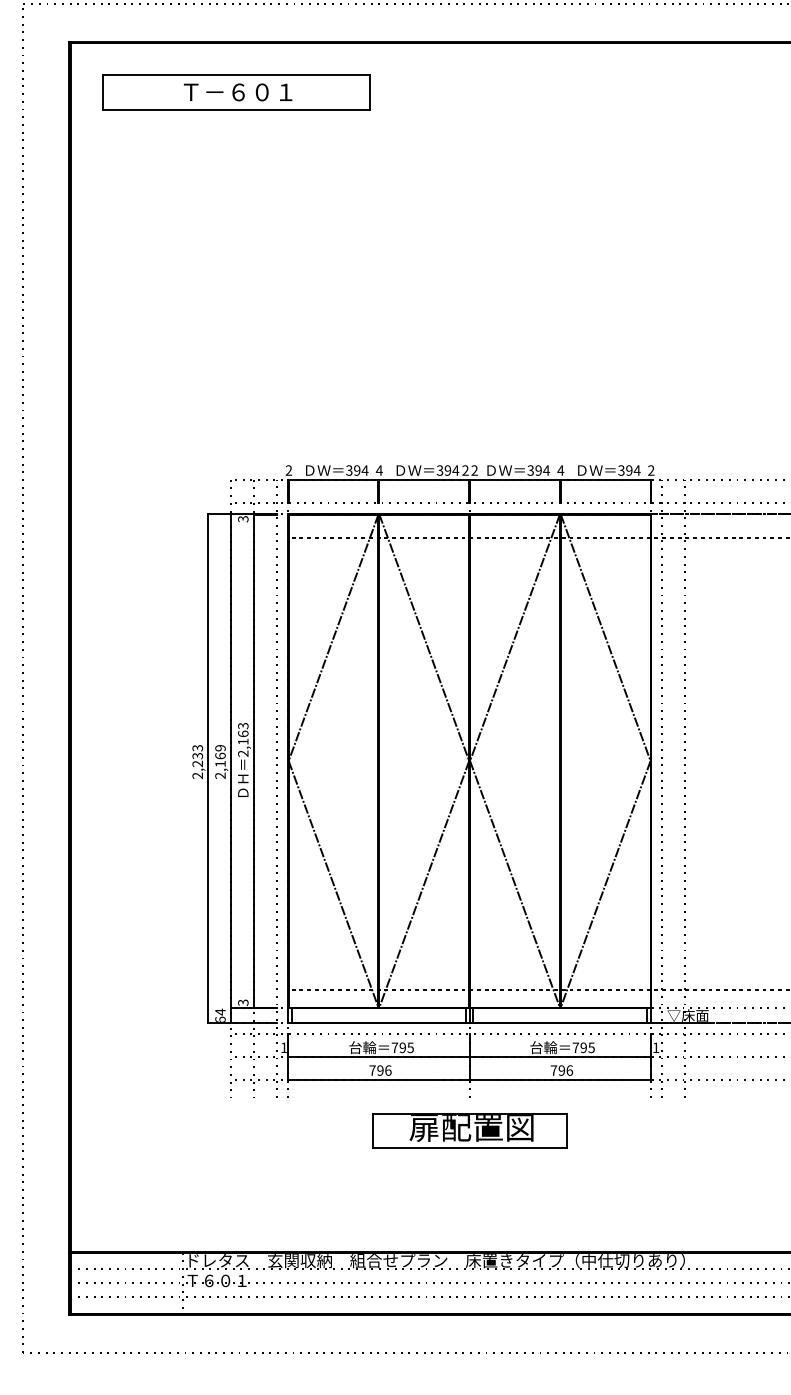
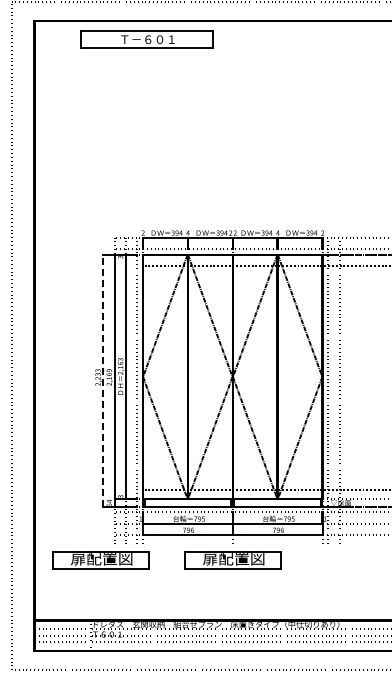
part: (235, 91) -> (146, 39), moved
line: (208, 768) -> (103, 380), solid -> dashed
part: (202, 1131) -> (100, 560), added

